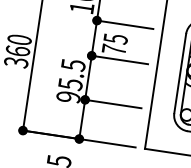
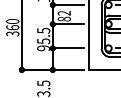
text: (113, 44) -> (63, 16), 75 -> 82

